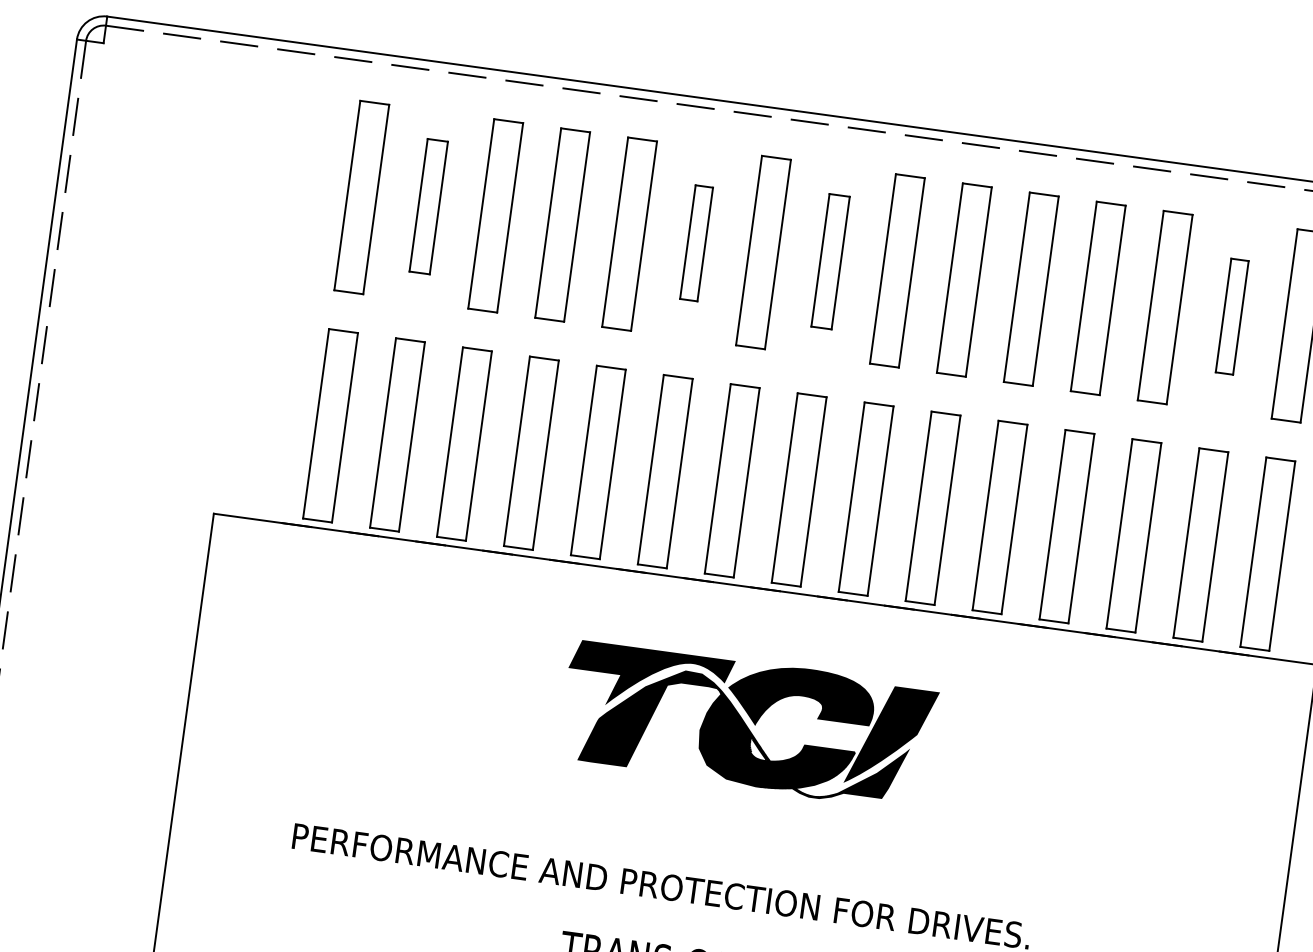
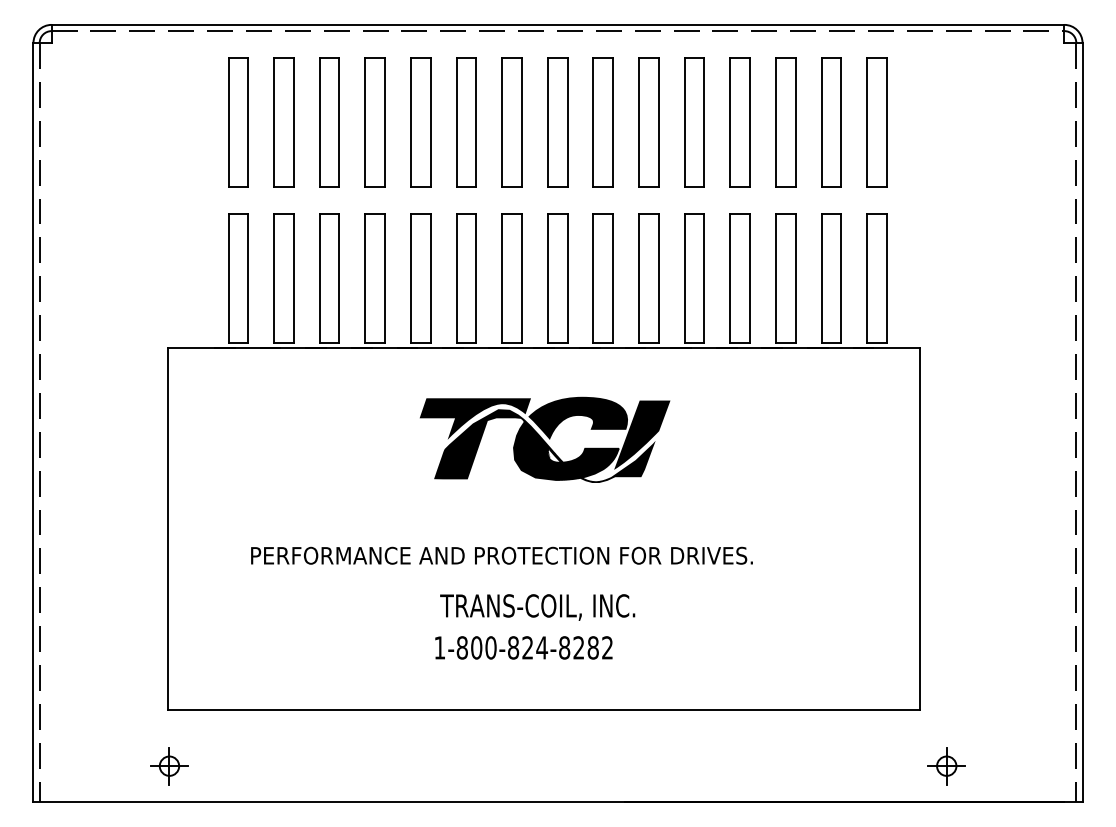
part: (428, 206) -> (283, 122), size x1.43
part: (696, 243) -> (466, 122), size x1.67
part: (830, 261) -> (557, 122), size x1.43
part: (1232, 316) -> (831, 122), size x1.67

